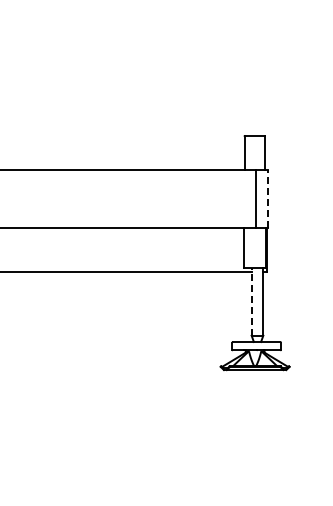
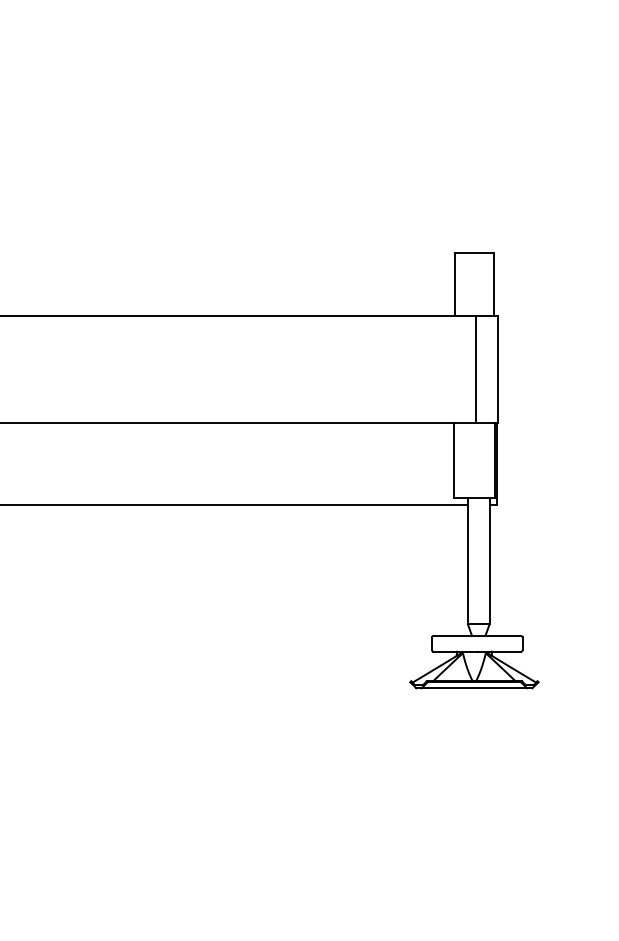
line: (267, 198) -> (497, 369), dashed -> solid
line: (251, 301) -> (467, 560), dashed -> solid

